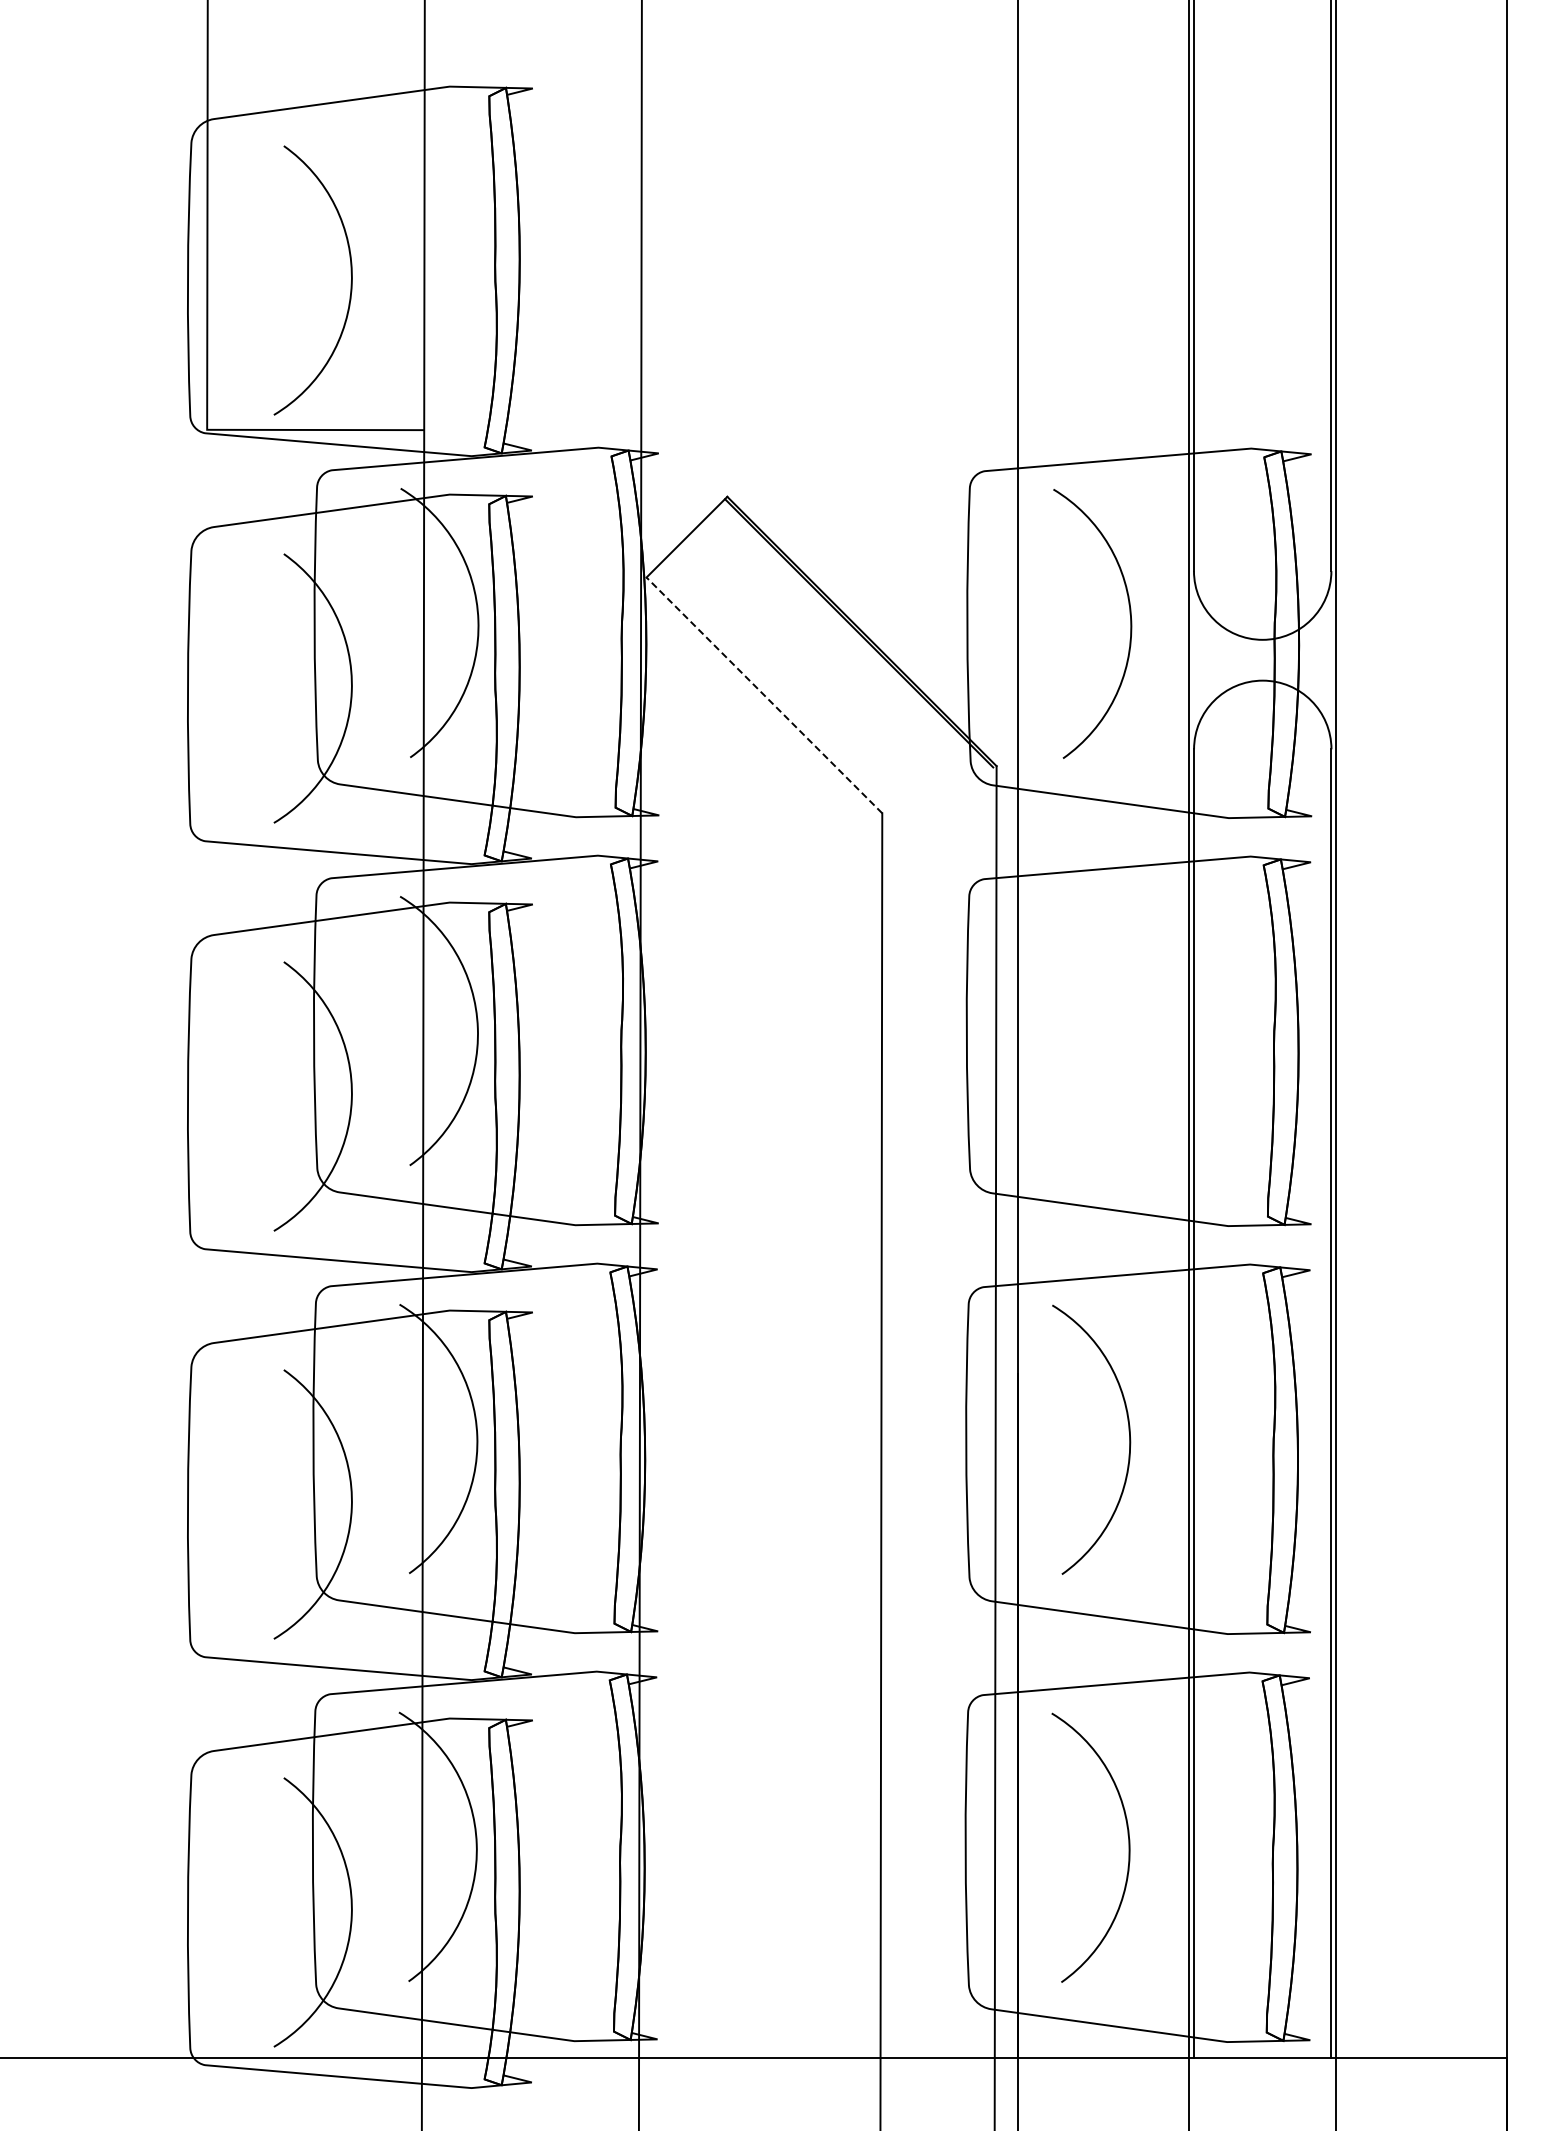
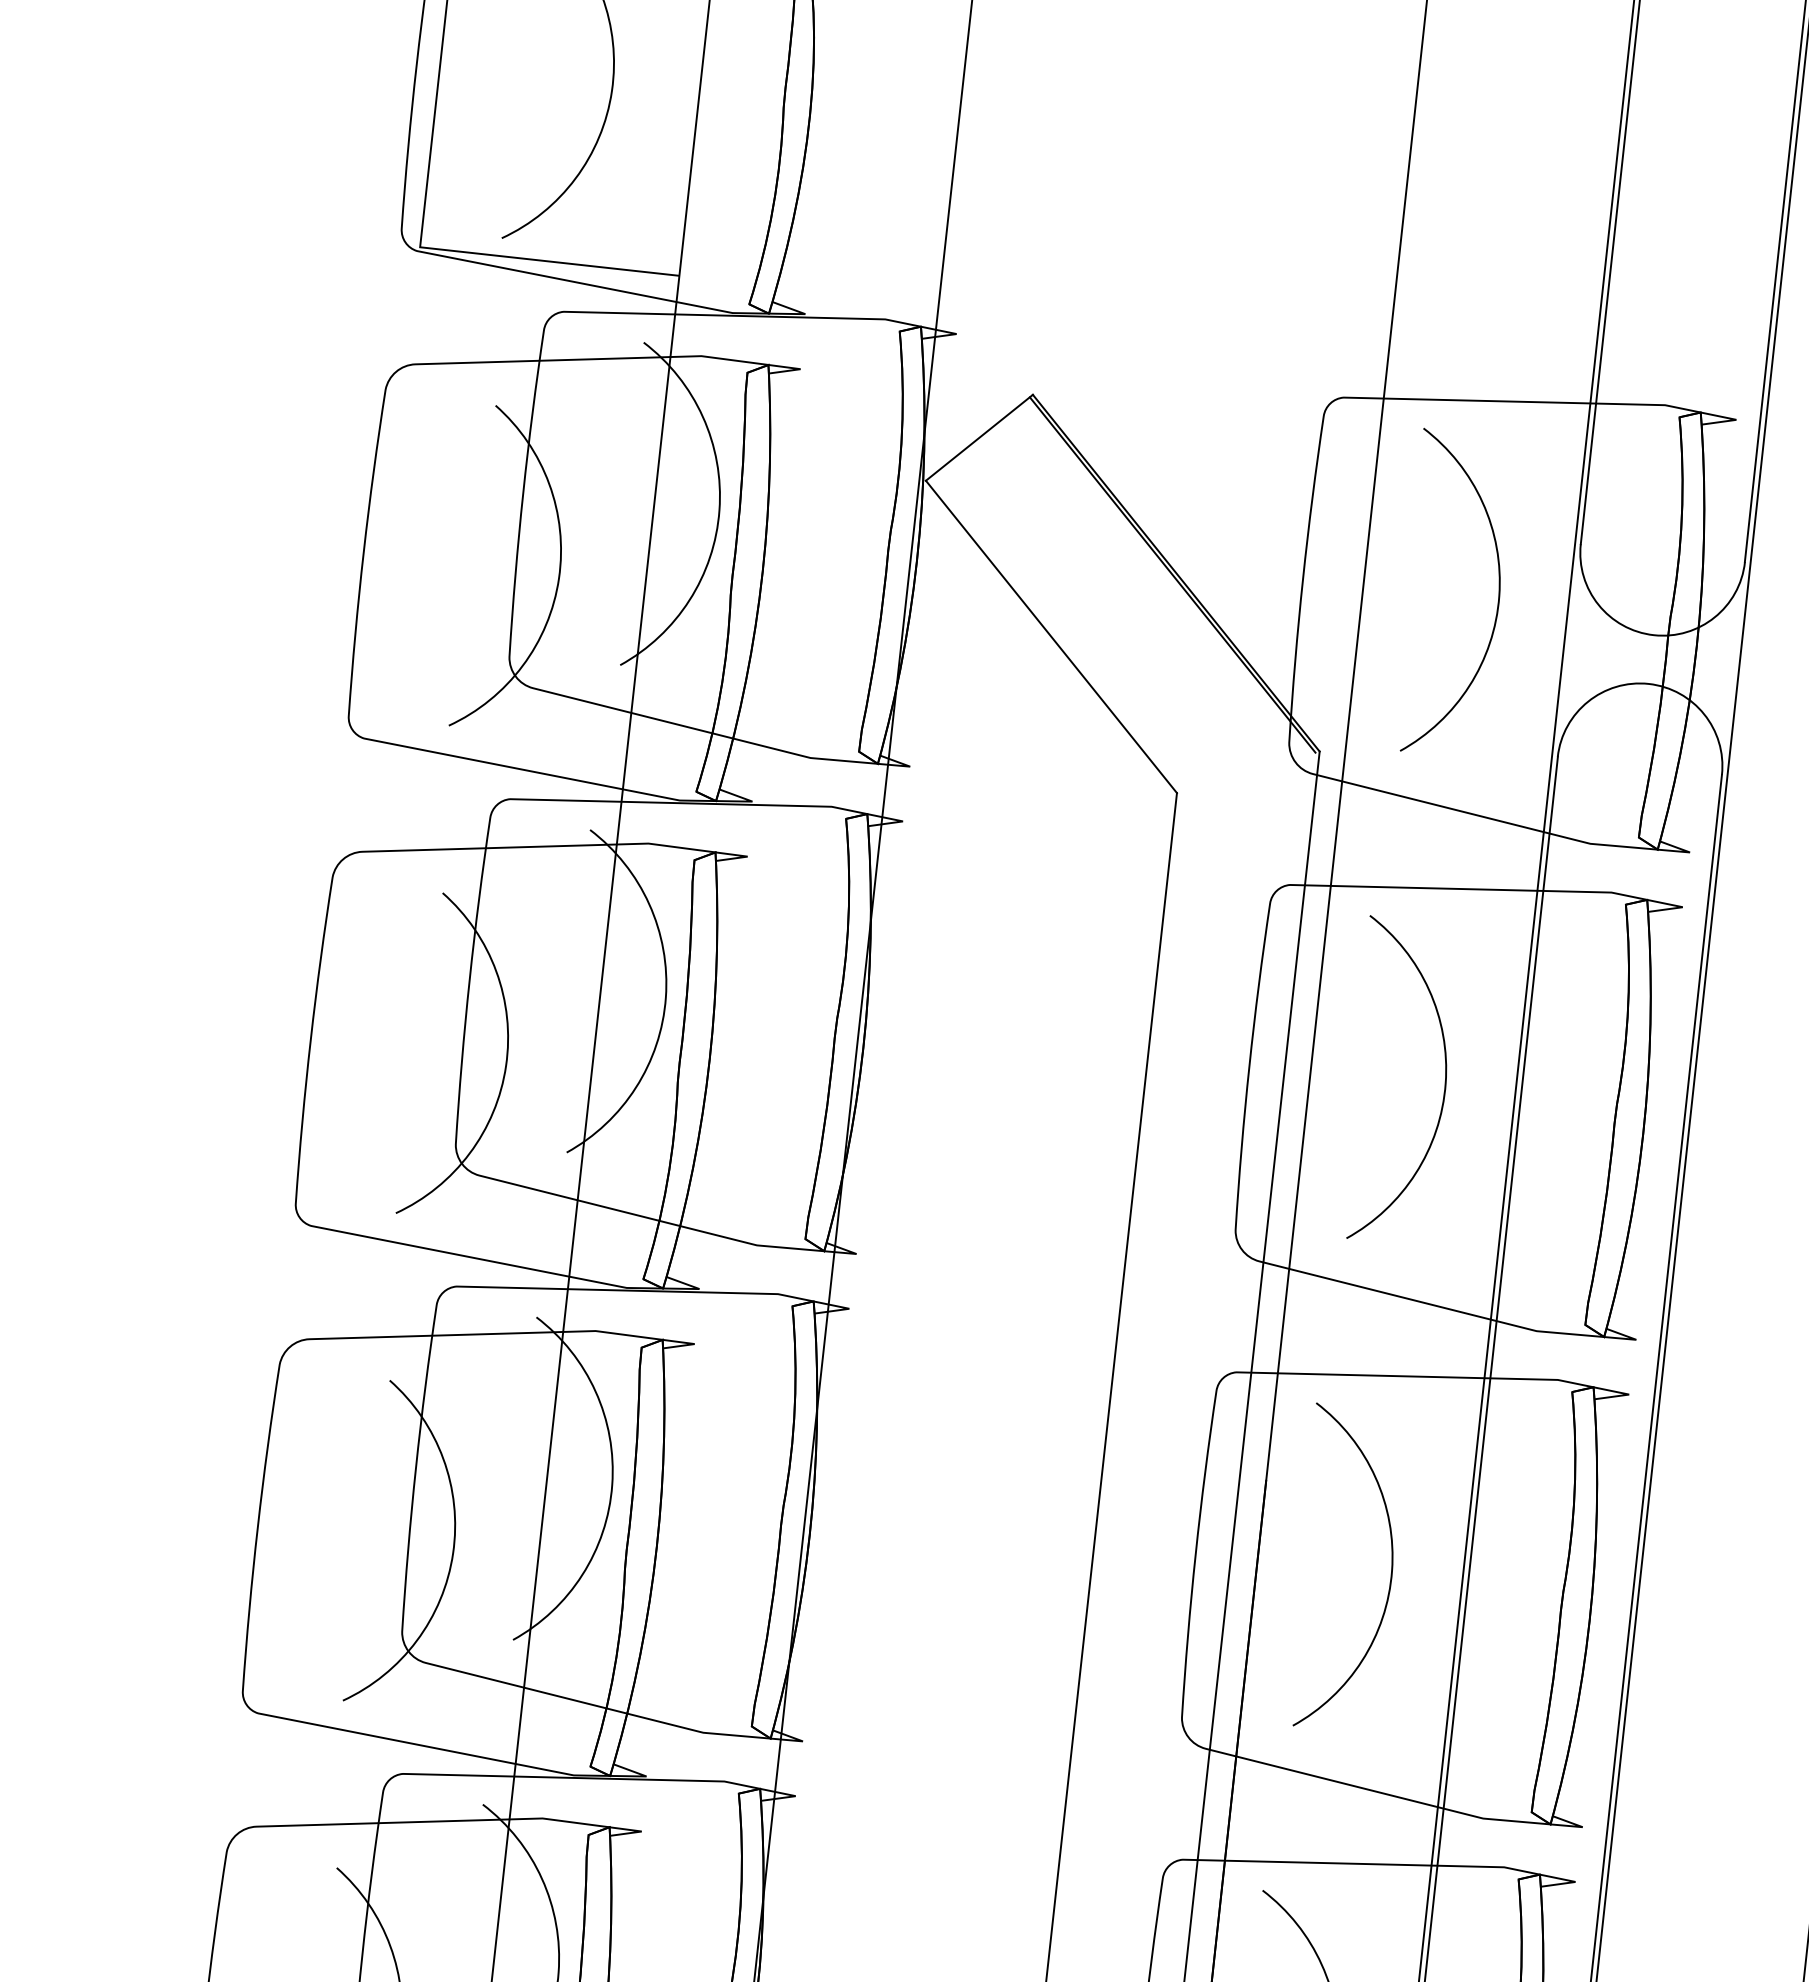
line: (764, 695) -> (1051, 637), dashed -> solid
curve: (1129, 1031) -> (1444, 1085), added

